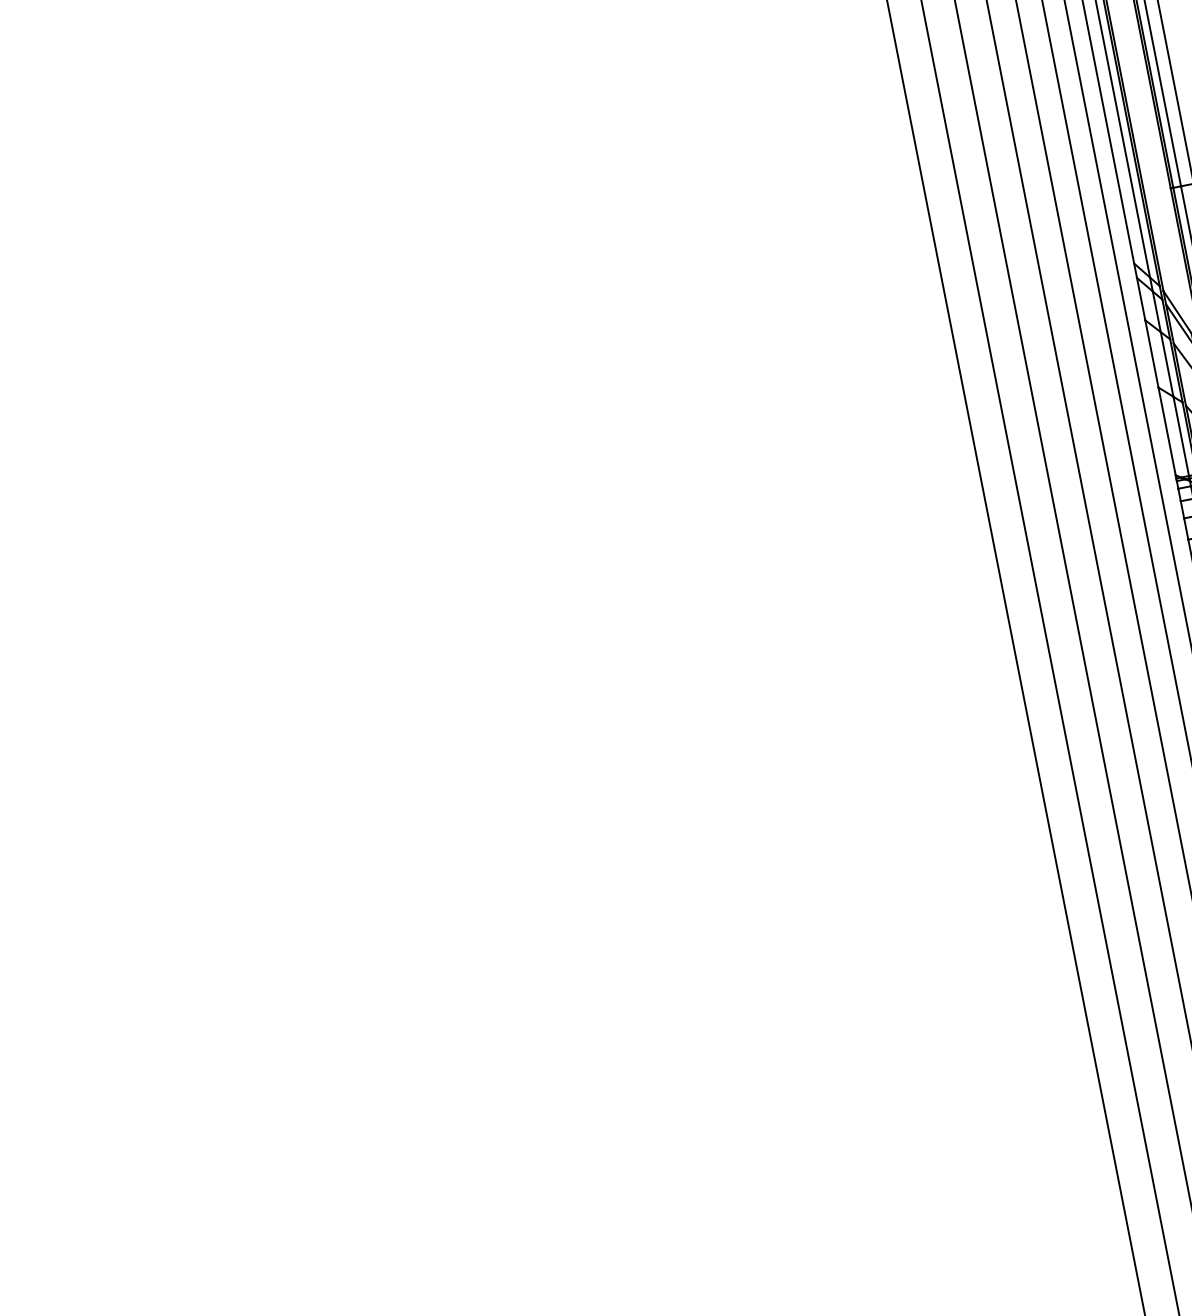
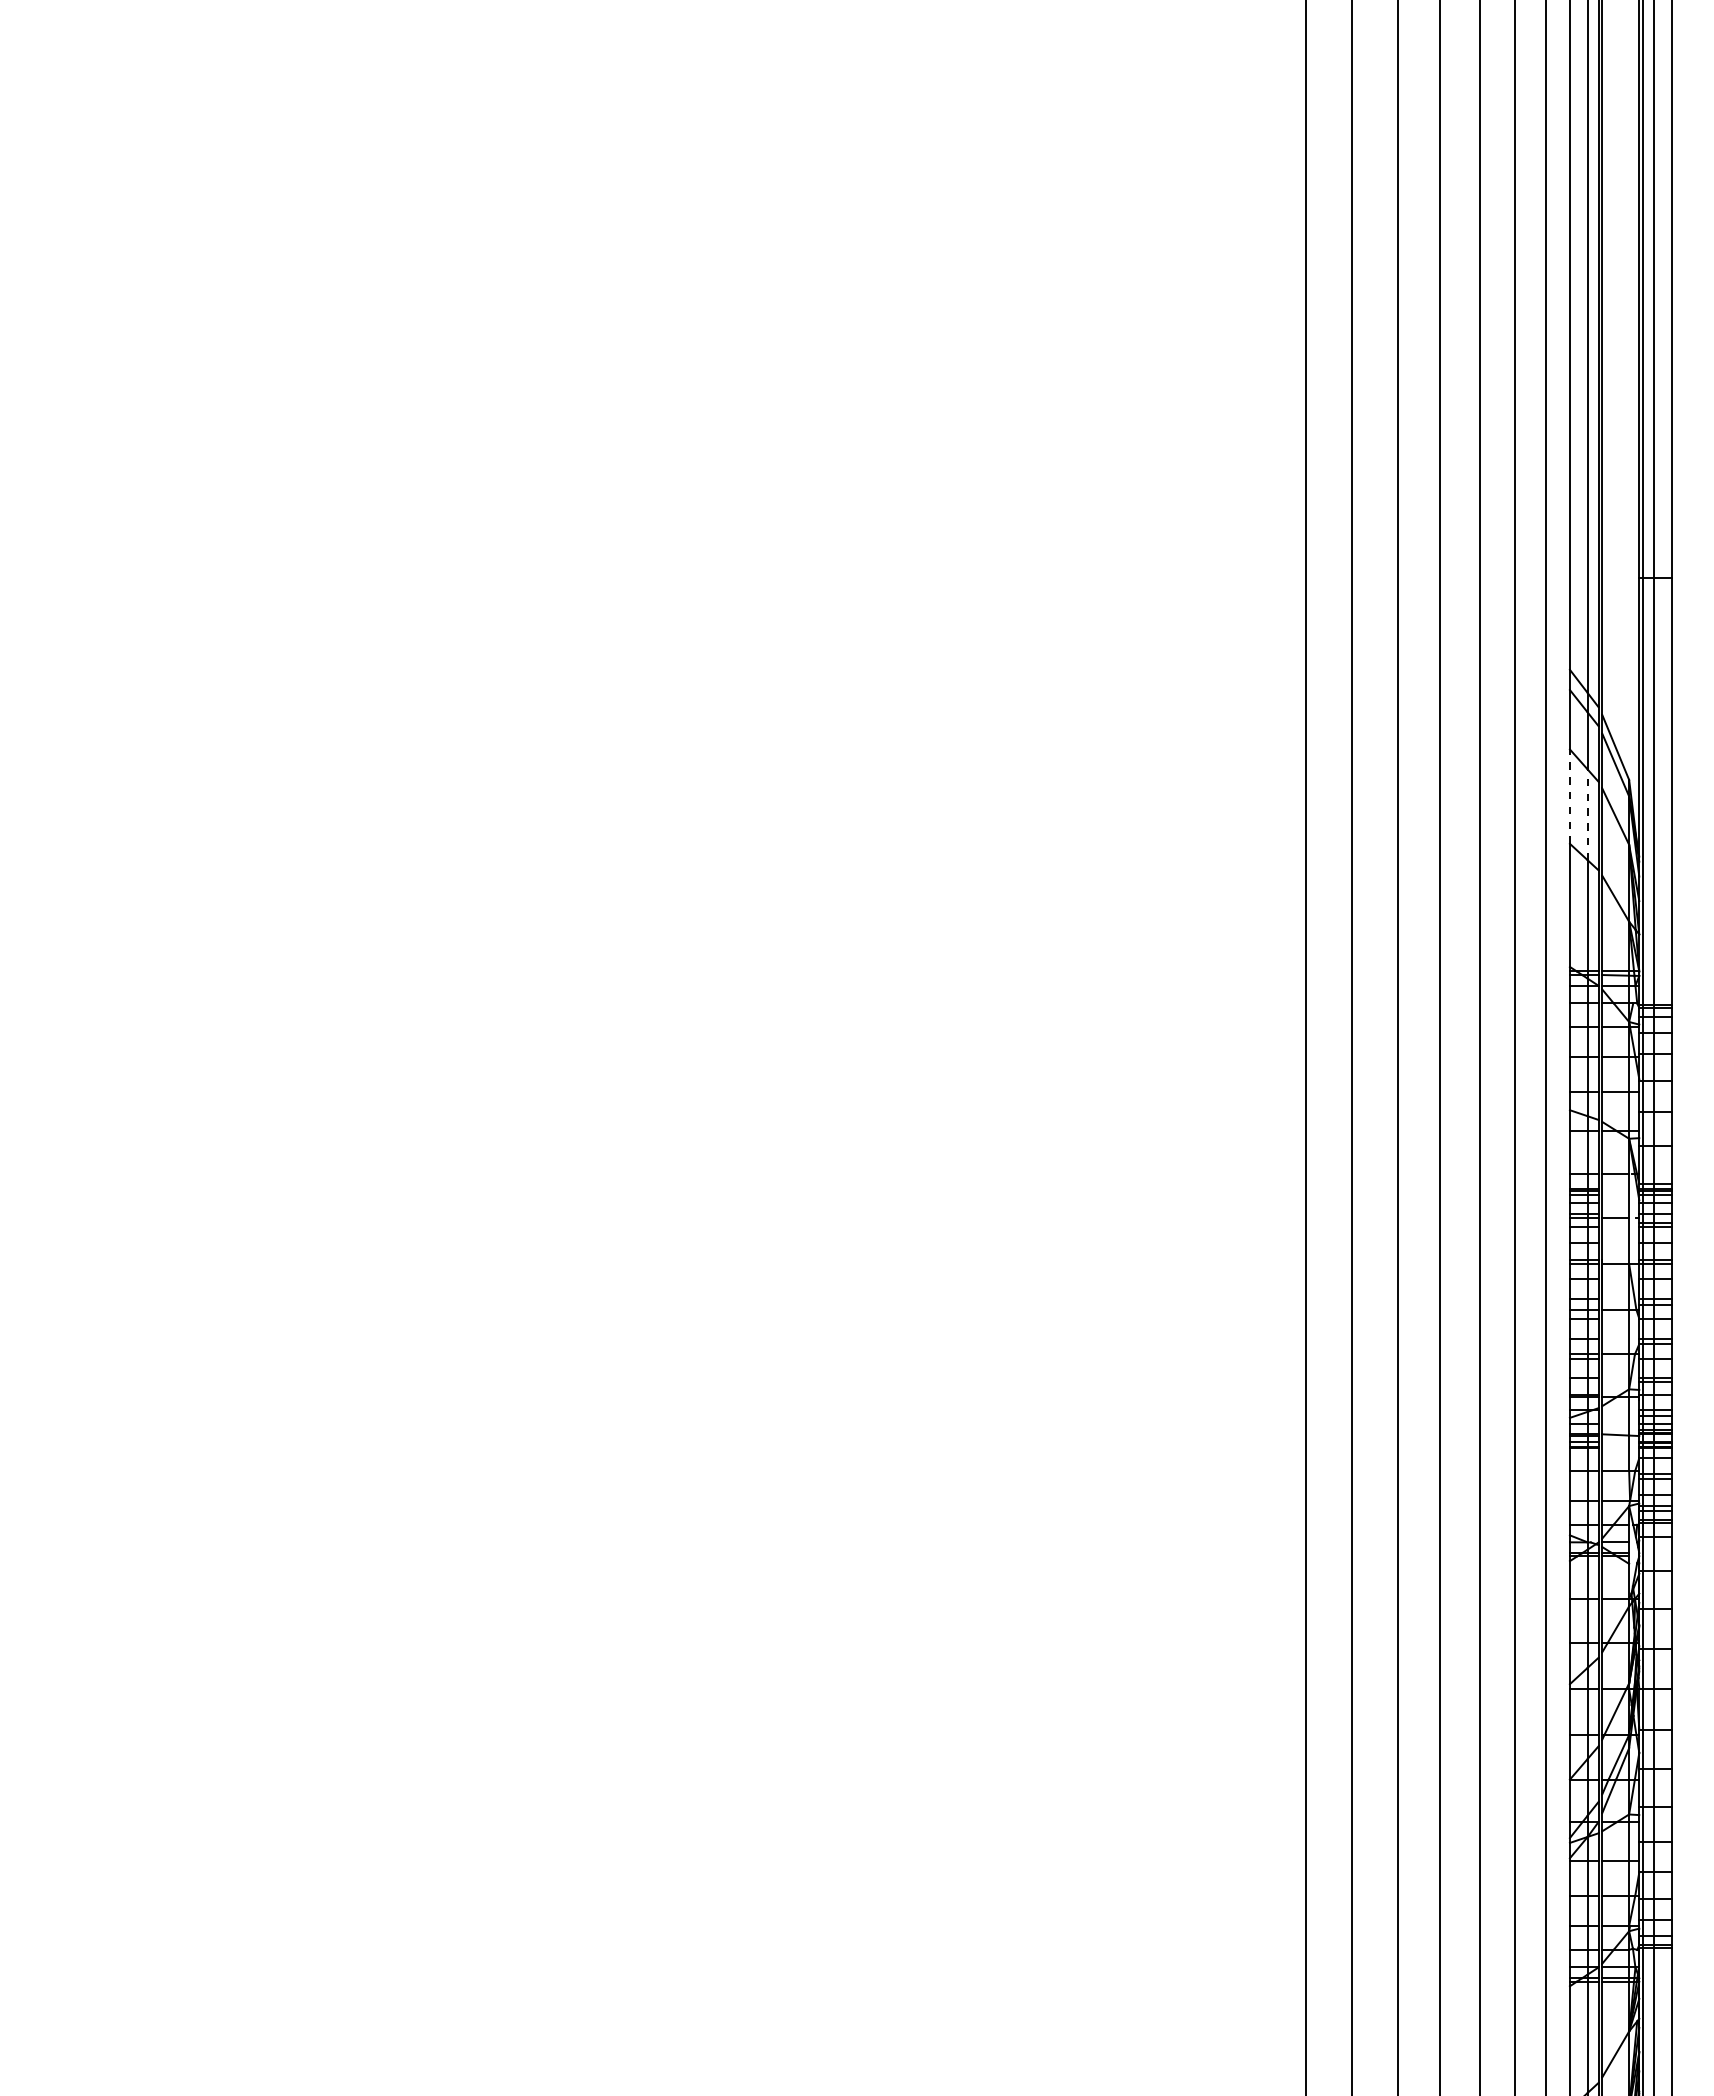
line: (1151, 353) -> (1569, 796), solid -> dashed
line: (1166, 364) -> (1587, 814), solid -> dashed

